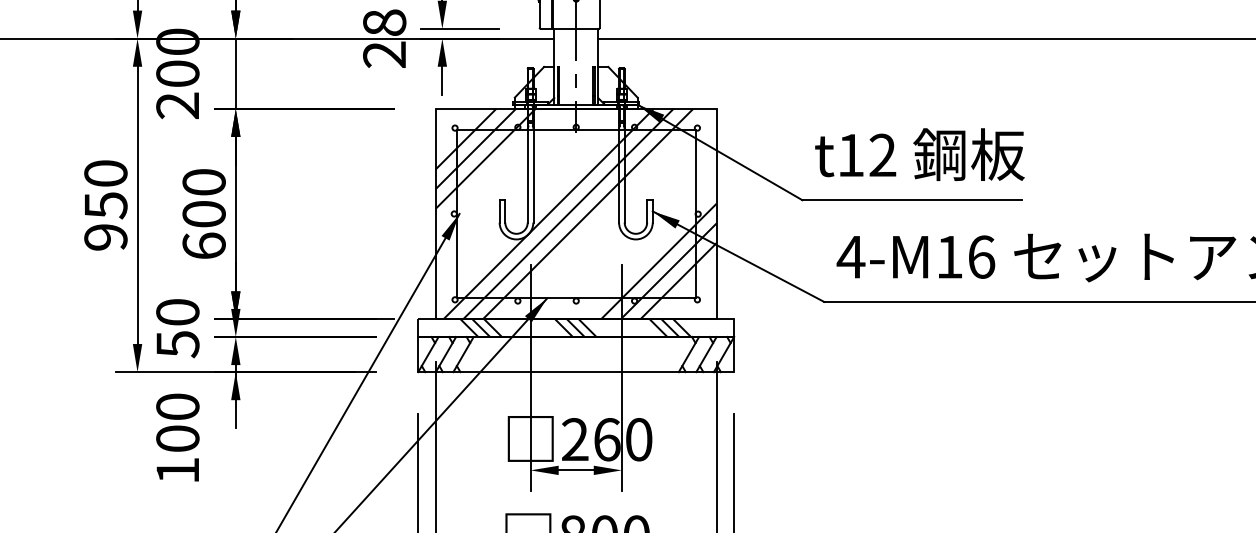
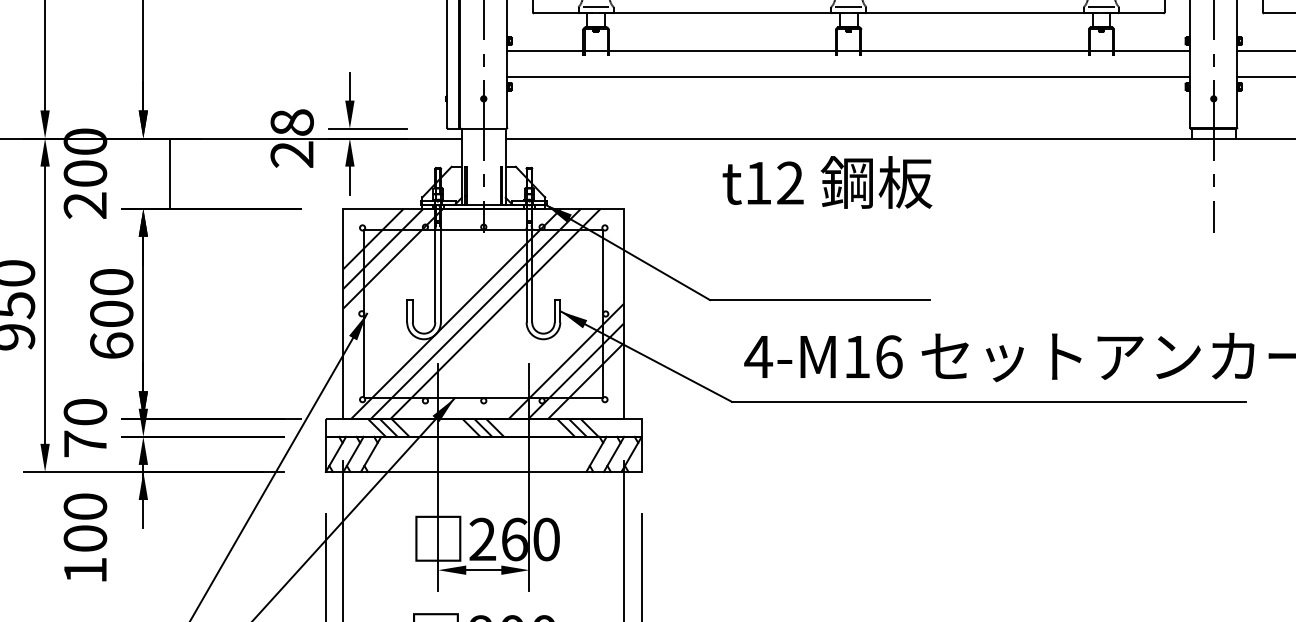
line: (235, 73) -> (170, 173), moved
text: (919, 154) -> (827, 182), moved
text: (177, 344) -> (85, 444), 50 -> 70

